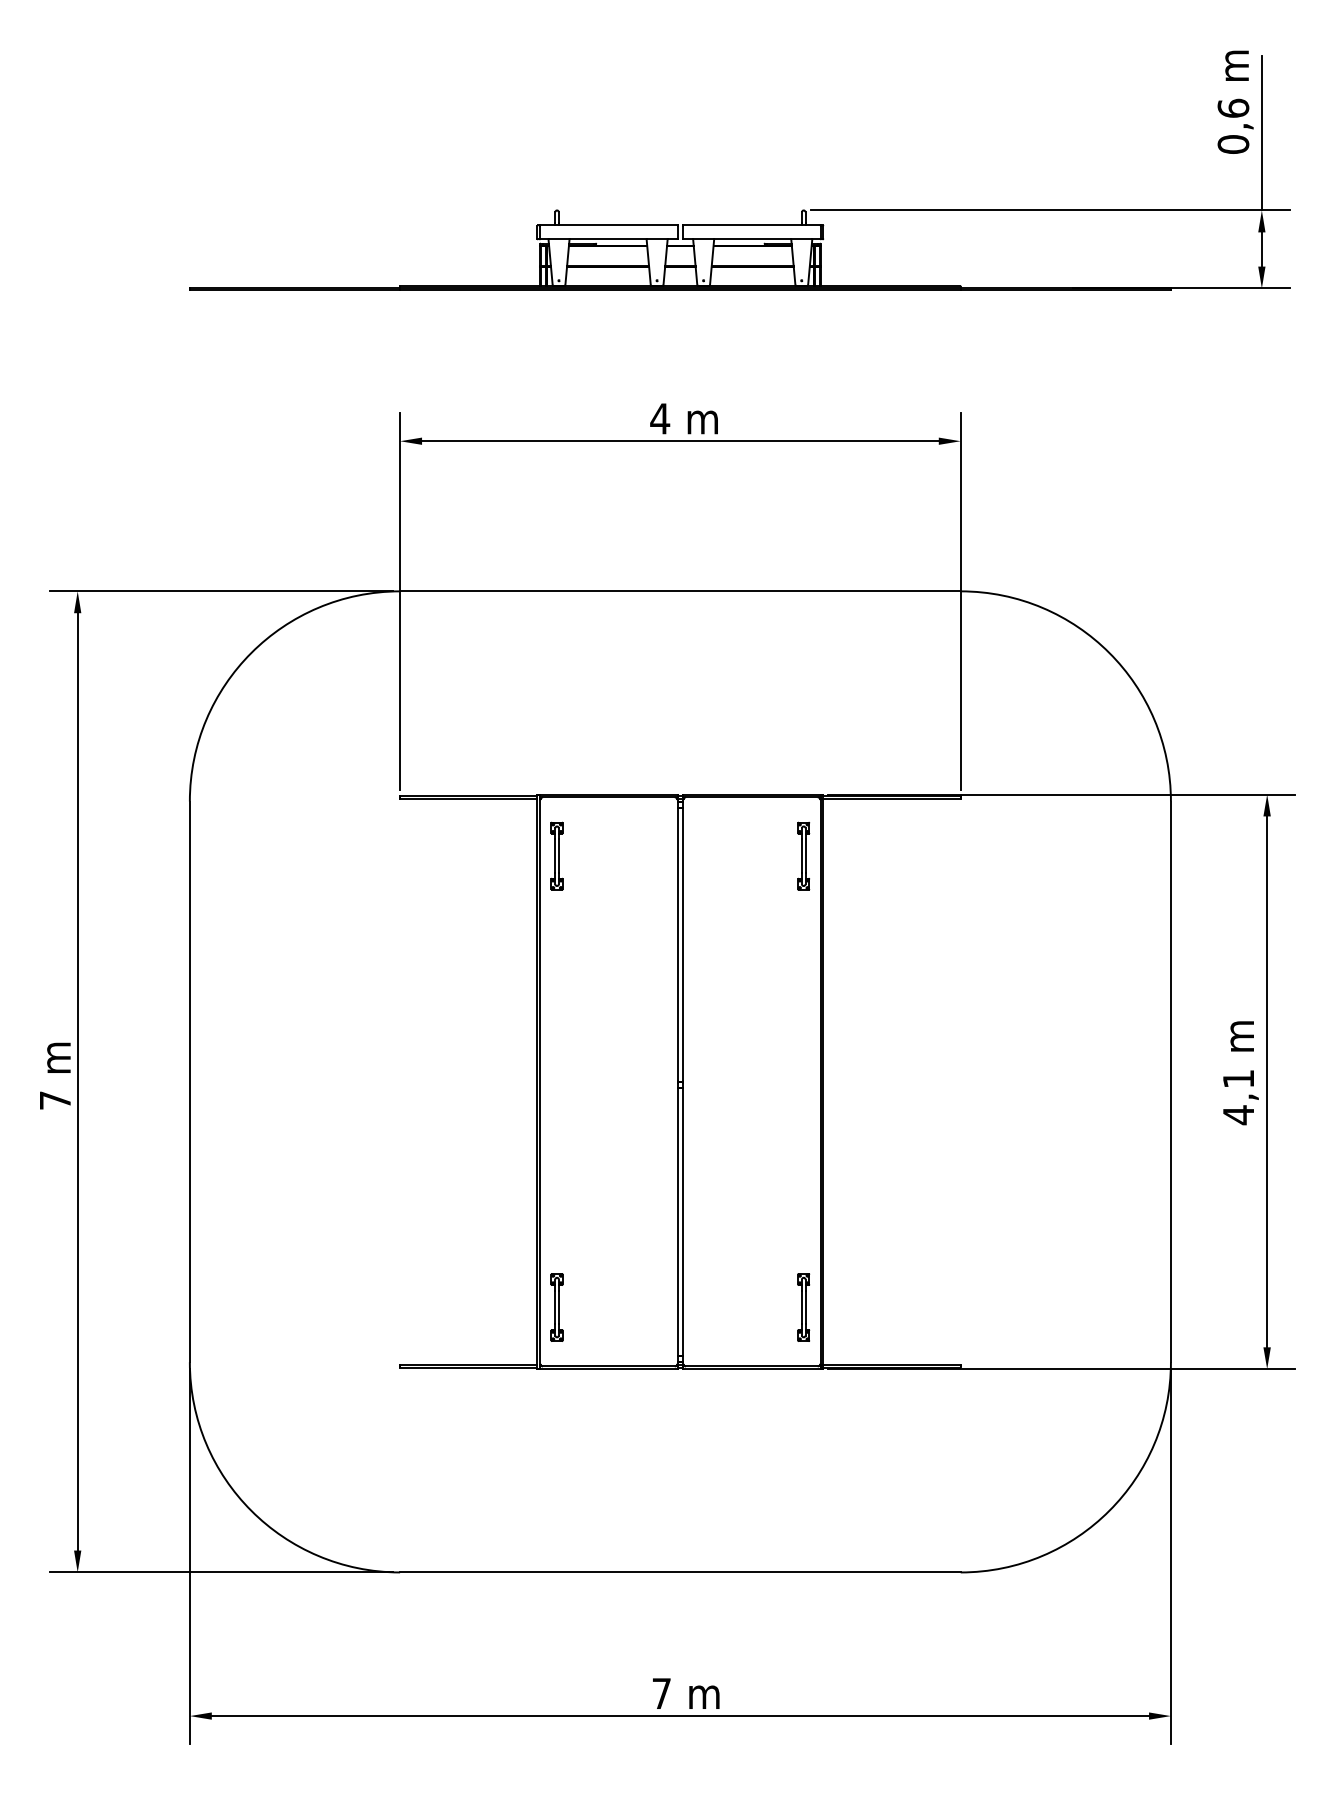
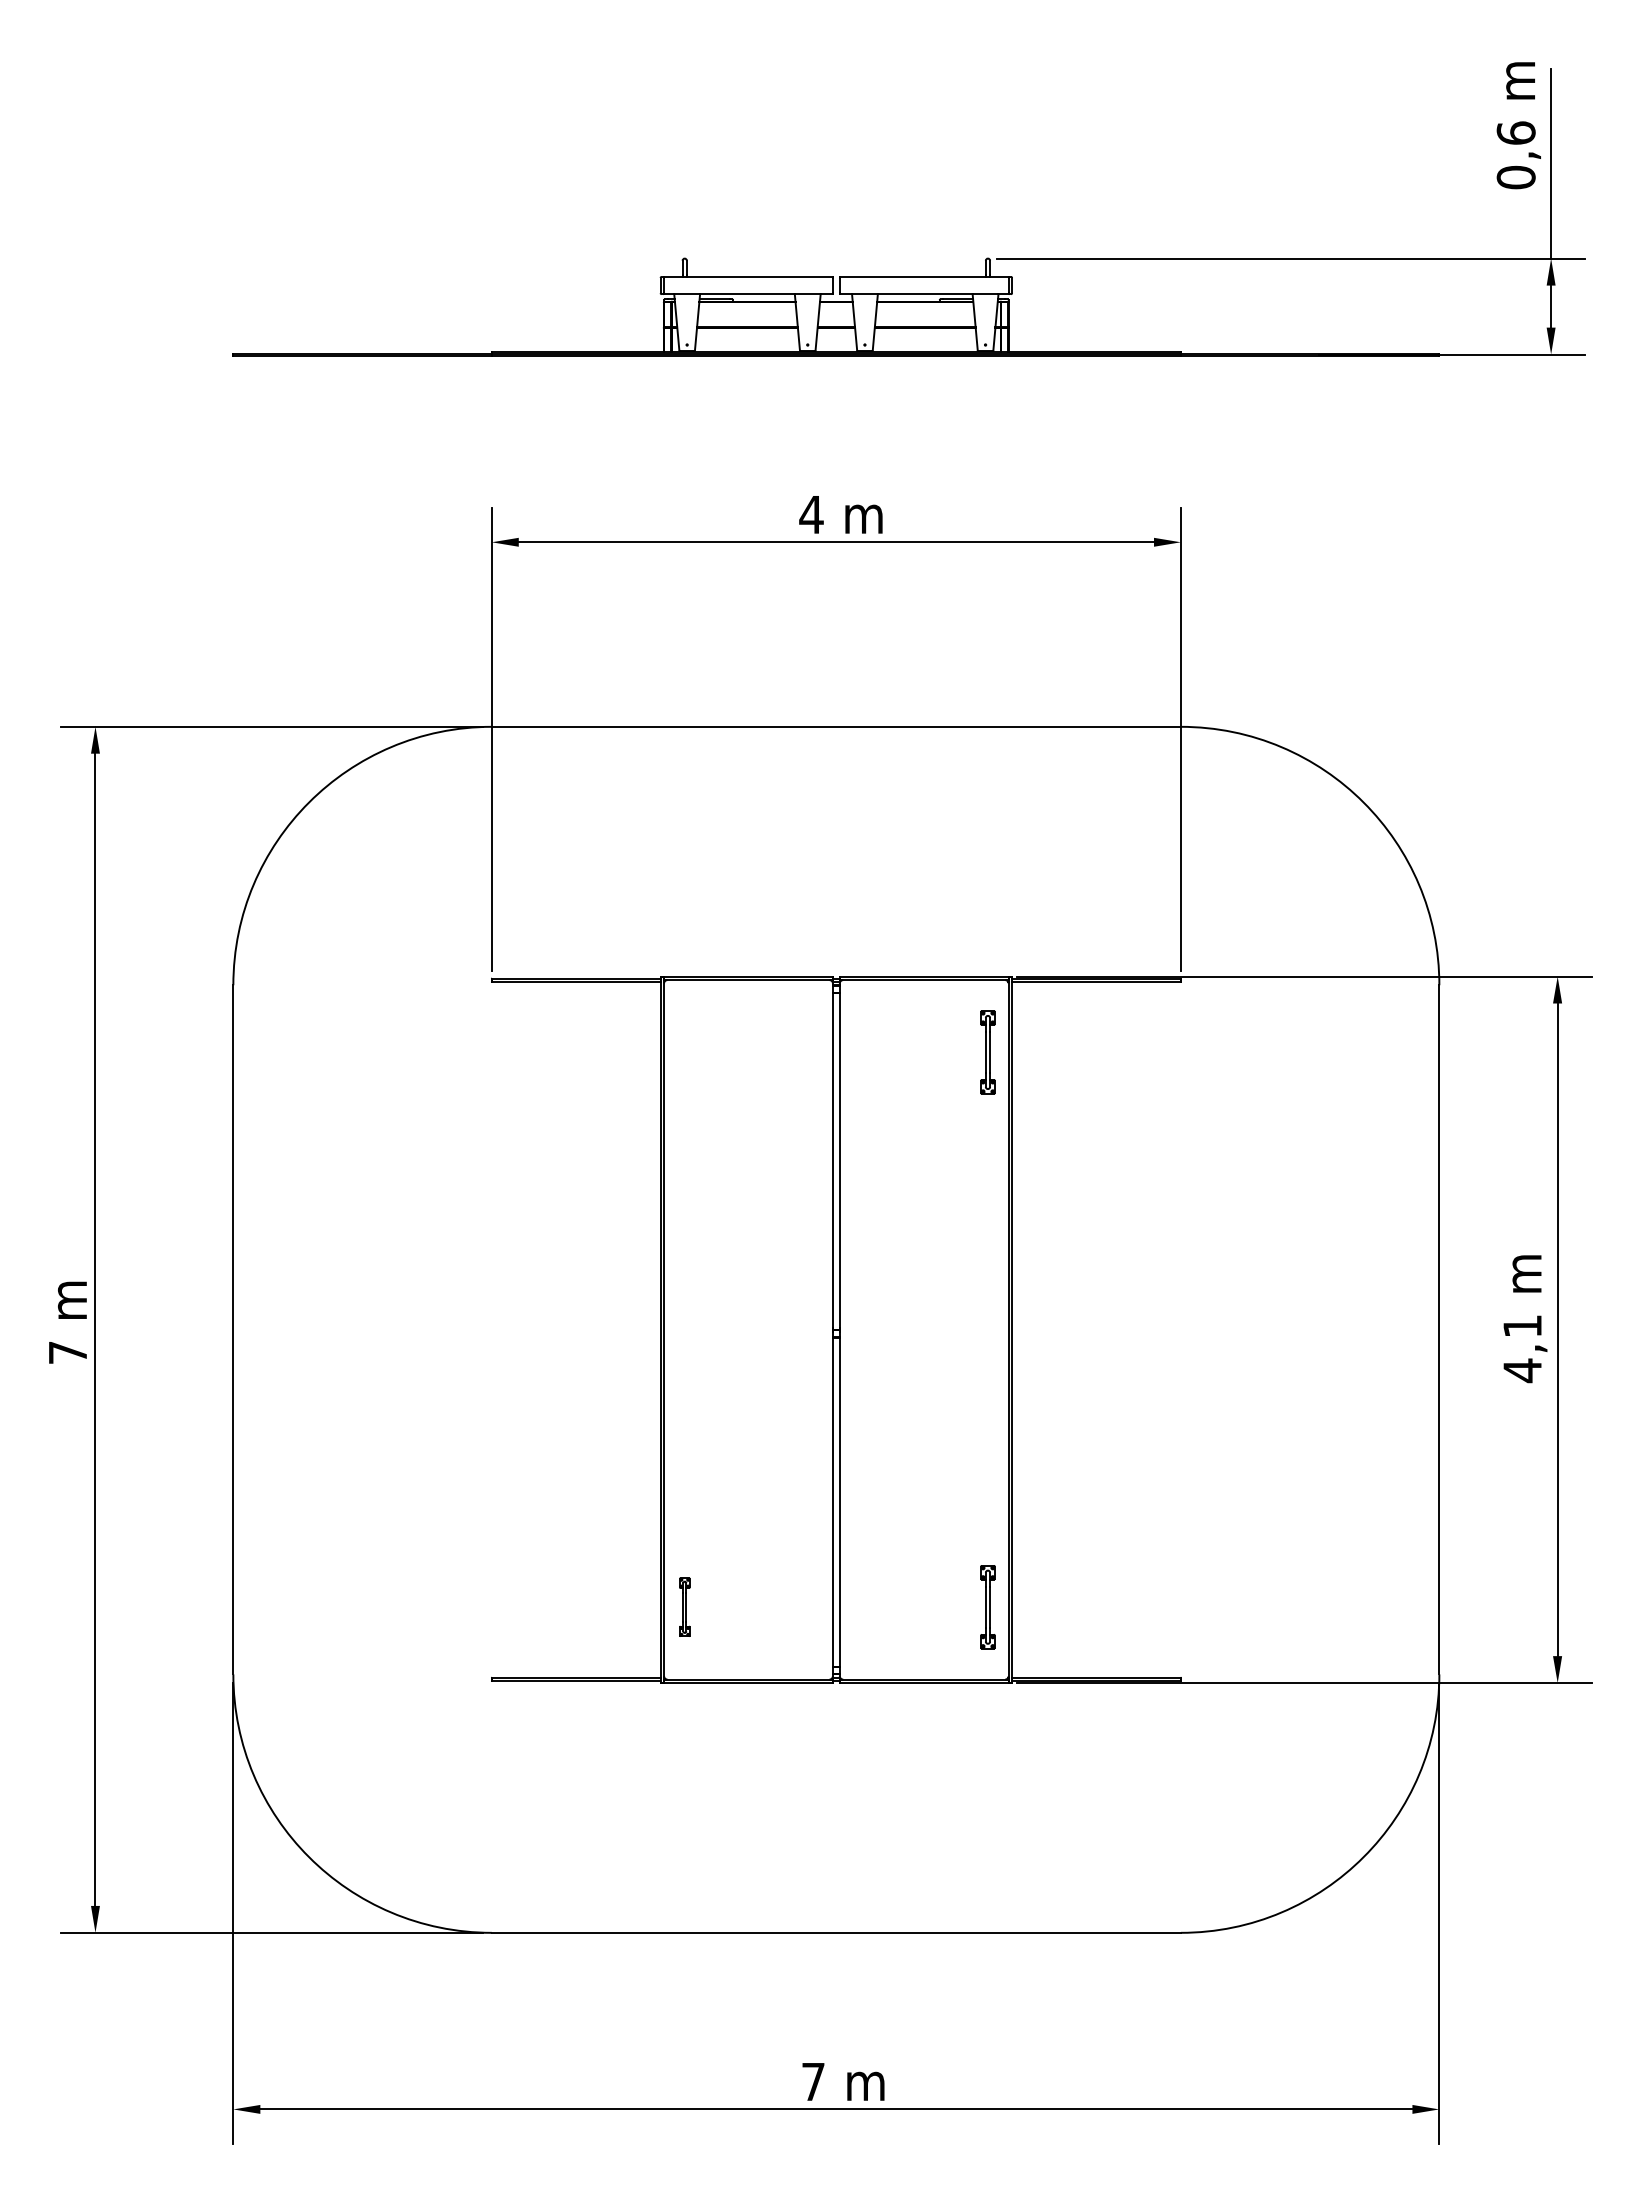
part: (556, 856) -> (684, 1052), removed
part: (556, 1307) -> (684, 1607), size x0.7

